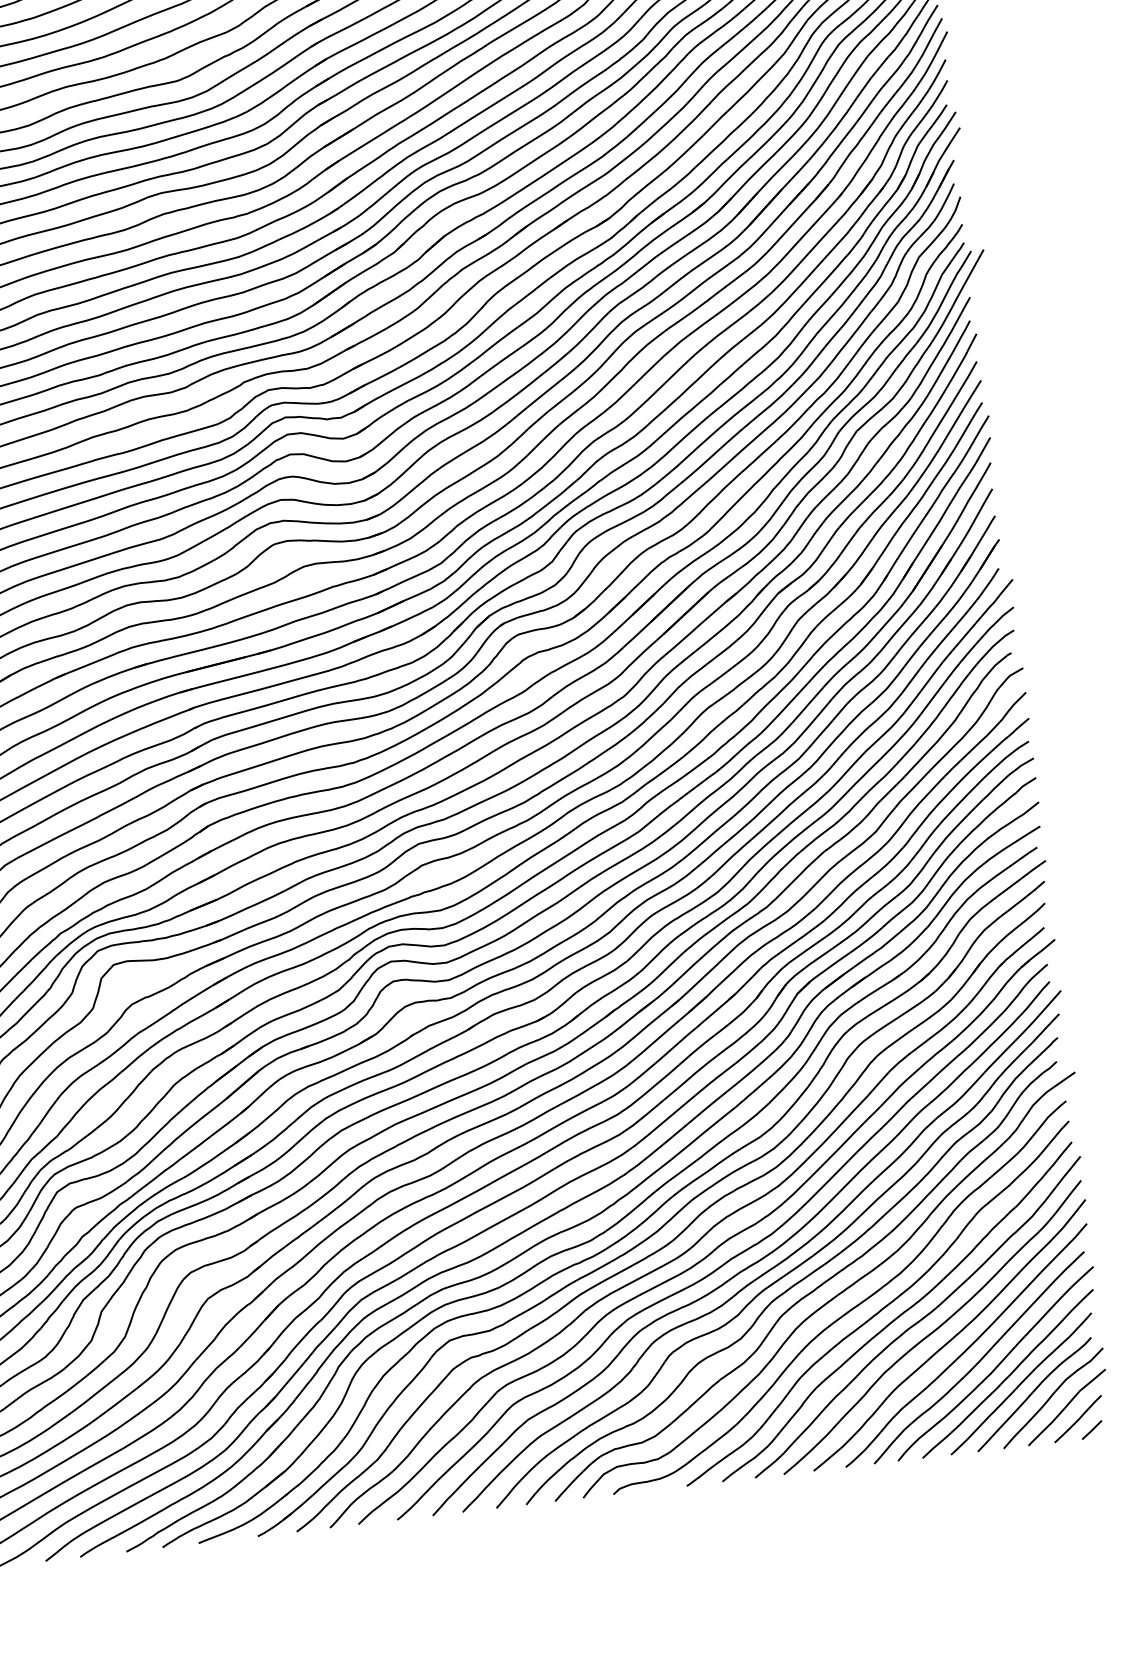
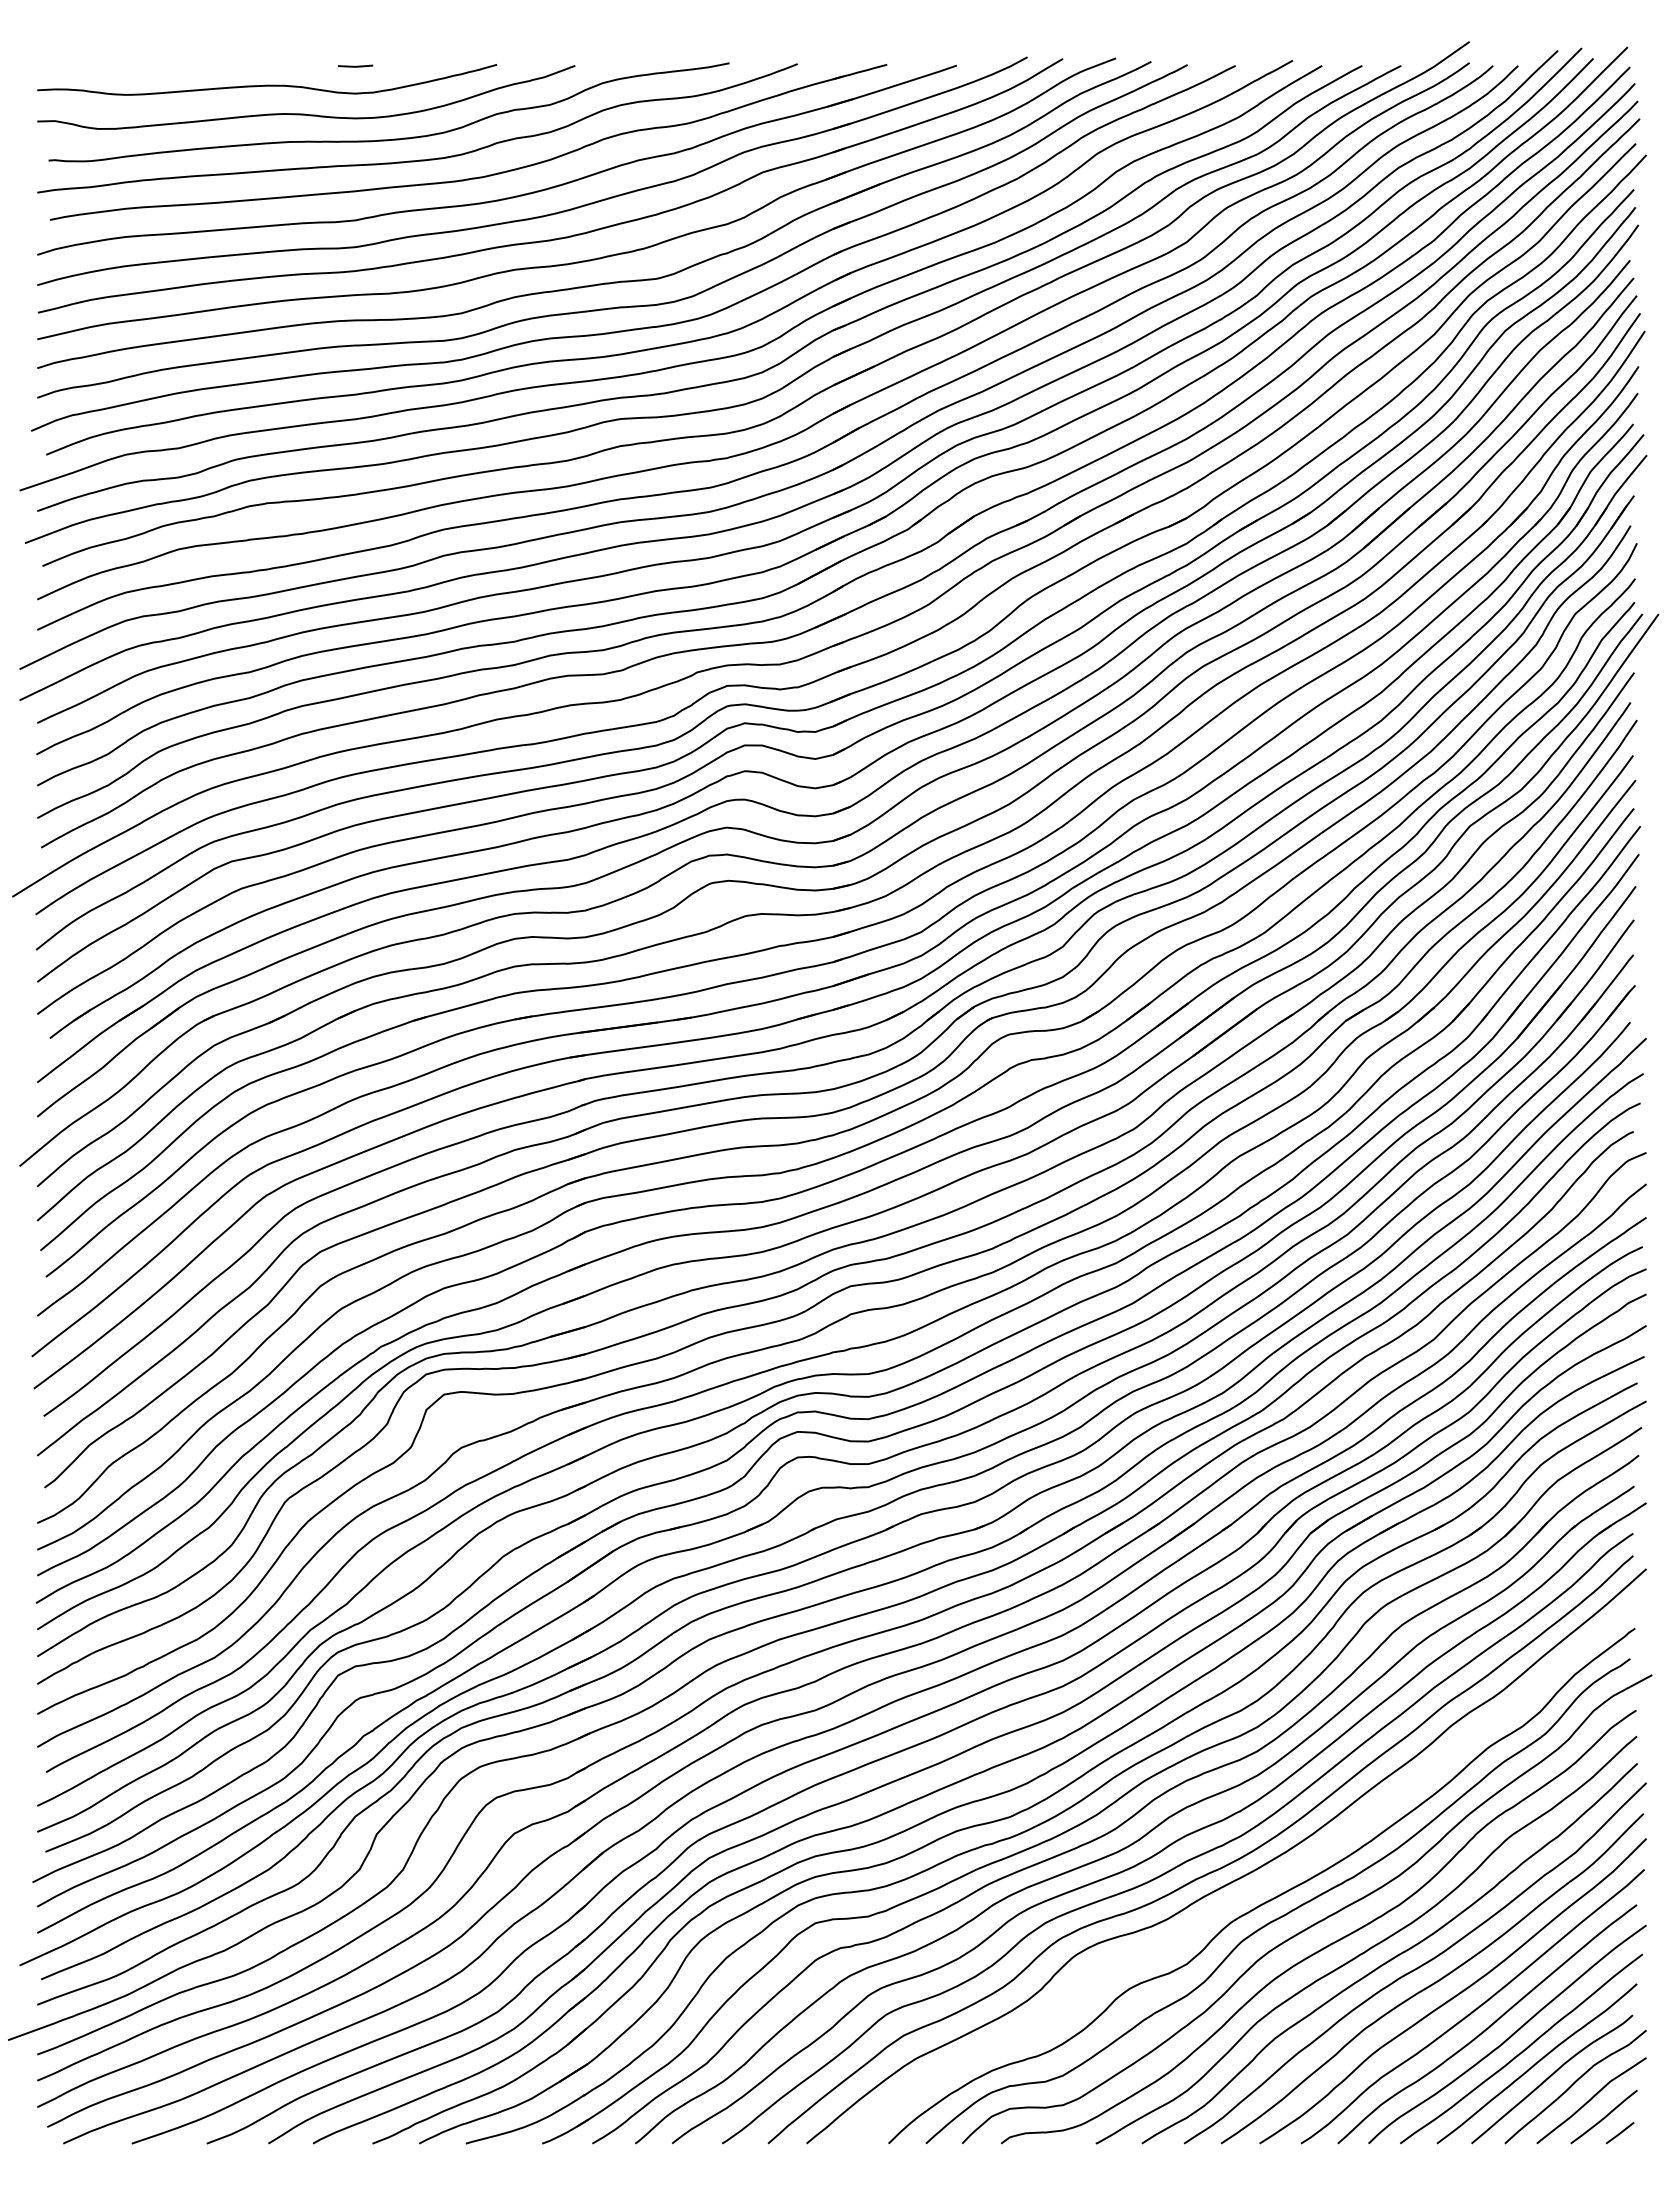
curve: (785, 1273) -> (1253, 1888), removed

